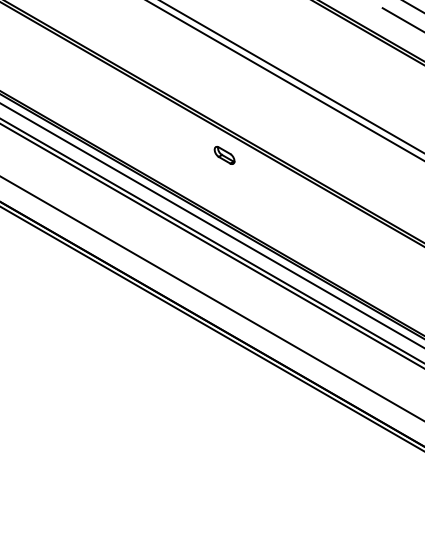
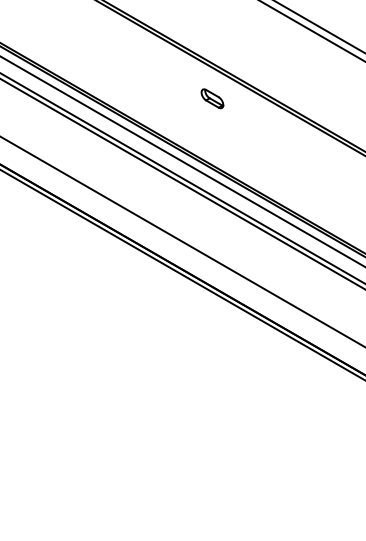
part: (224, 155) -> (212, 98), moved

